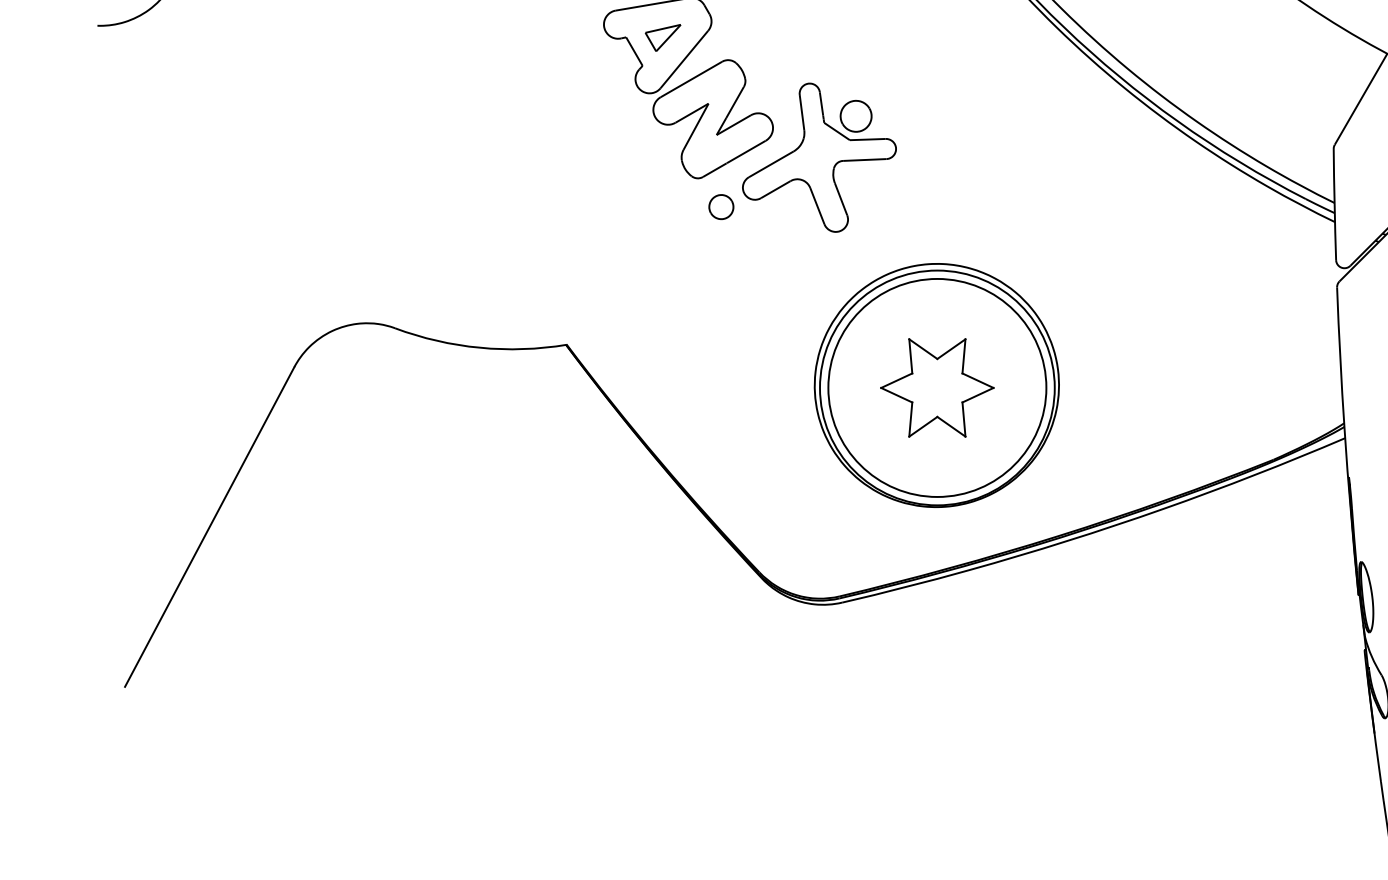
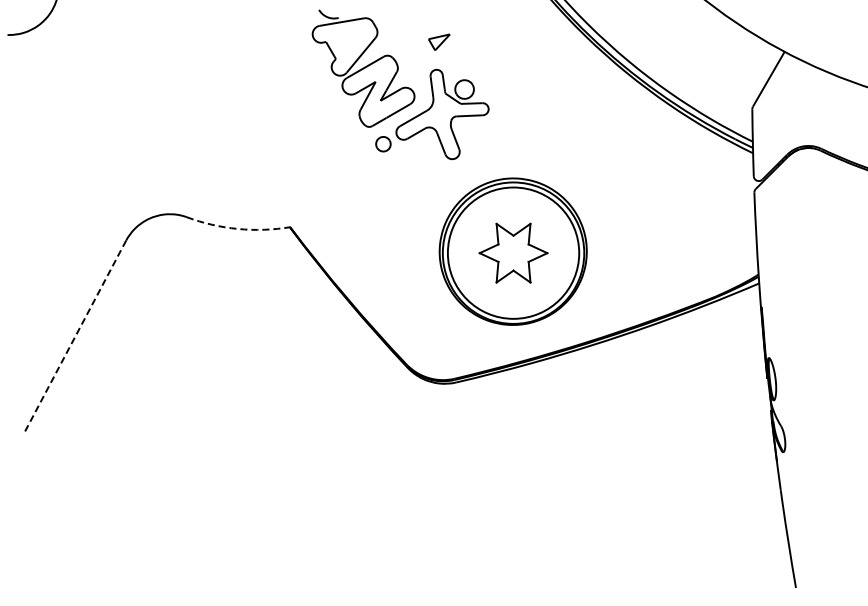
part: (663, 36) -> (439, 41), moved
arc: (479, 346) -> (237, 228), solid -> dashed
line: (208, 527) -> (74, 337), solid -> dashed

